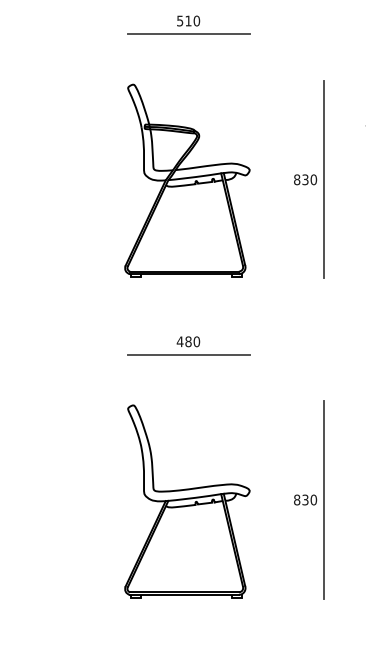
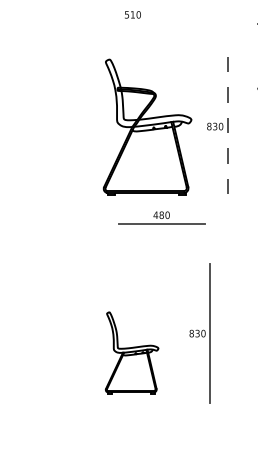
line: (188, 34) -> (132, 24), removed
line: (323, 179) -> (227, 126), solid -> dashed
part: (187, 180) -> (147, 127), moved
part: (188, 345) -> (161, 217), moved
part: (309, 499) -> (200, 333), moved
part: (187, 501) -> (132, 352), size x0.6

